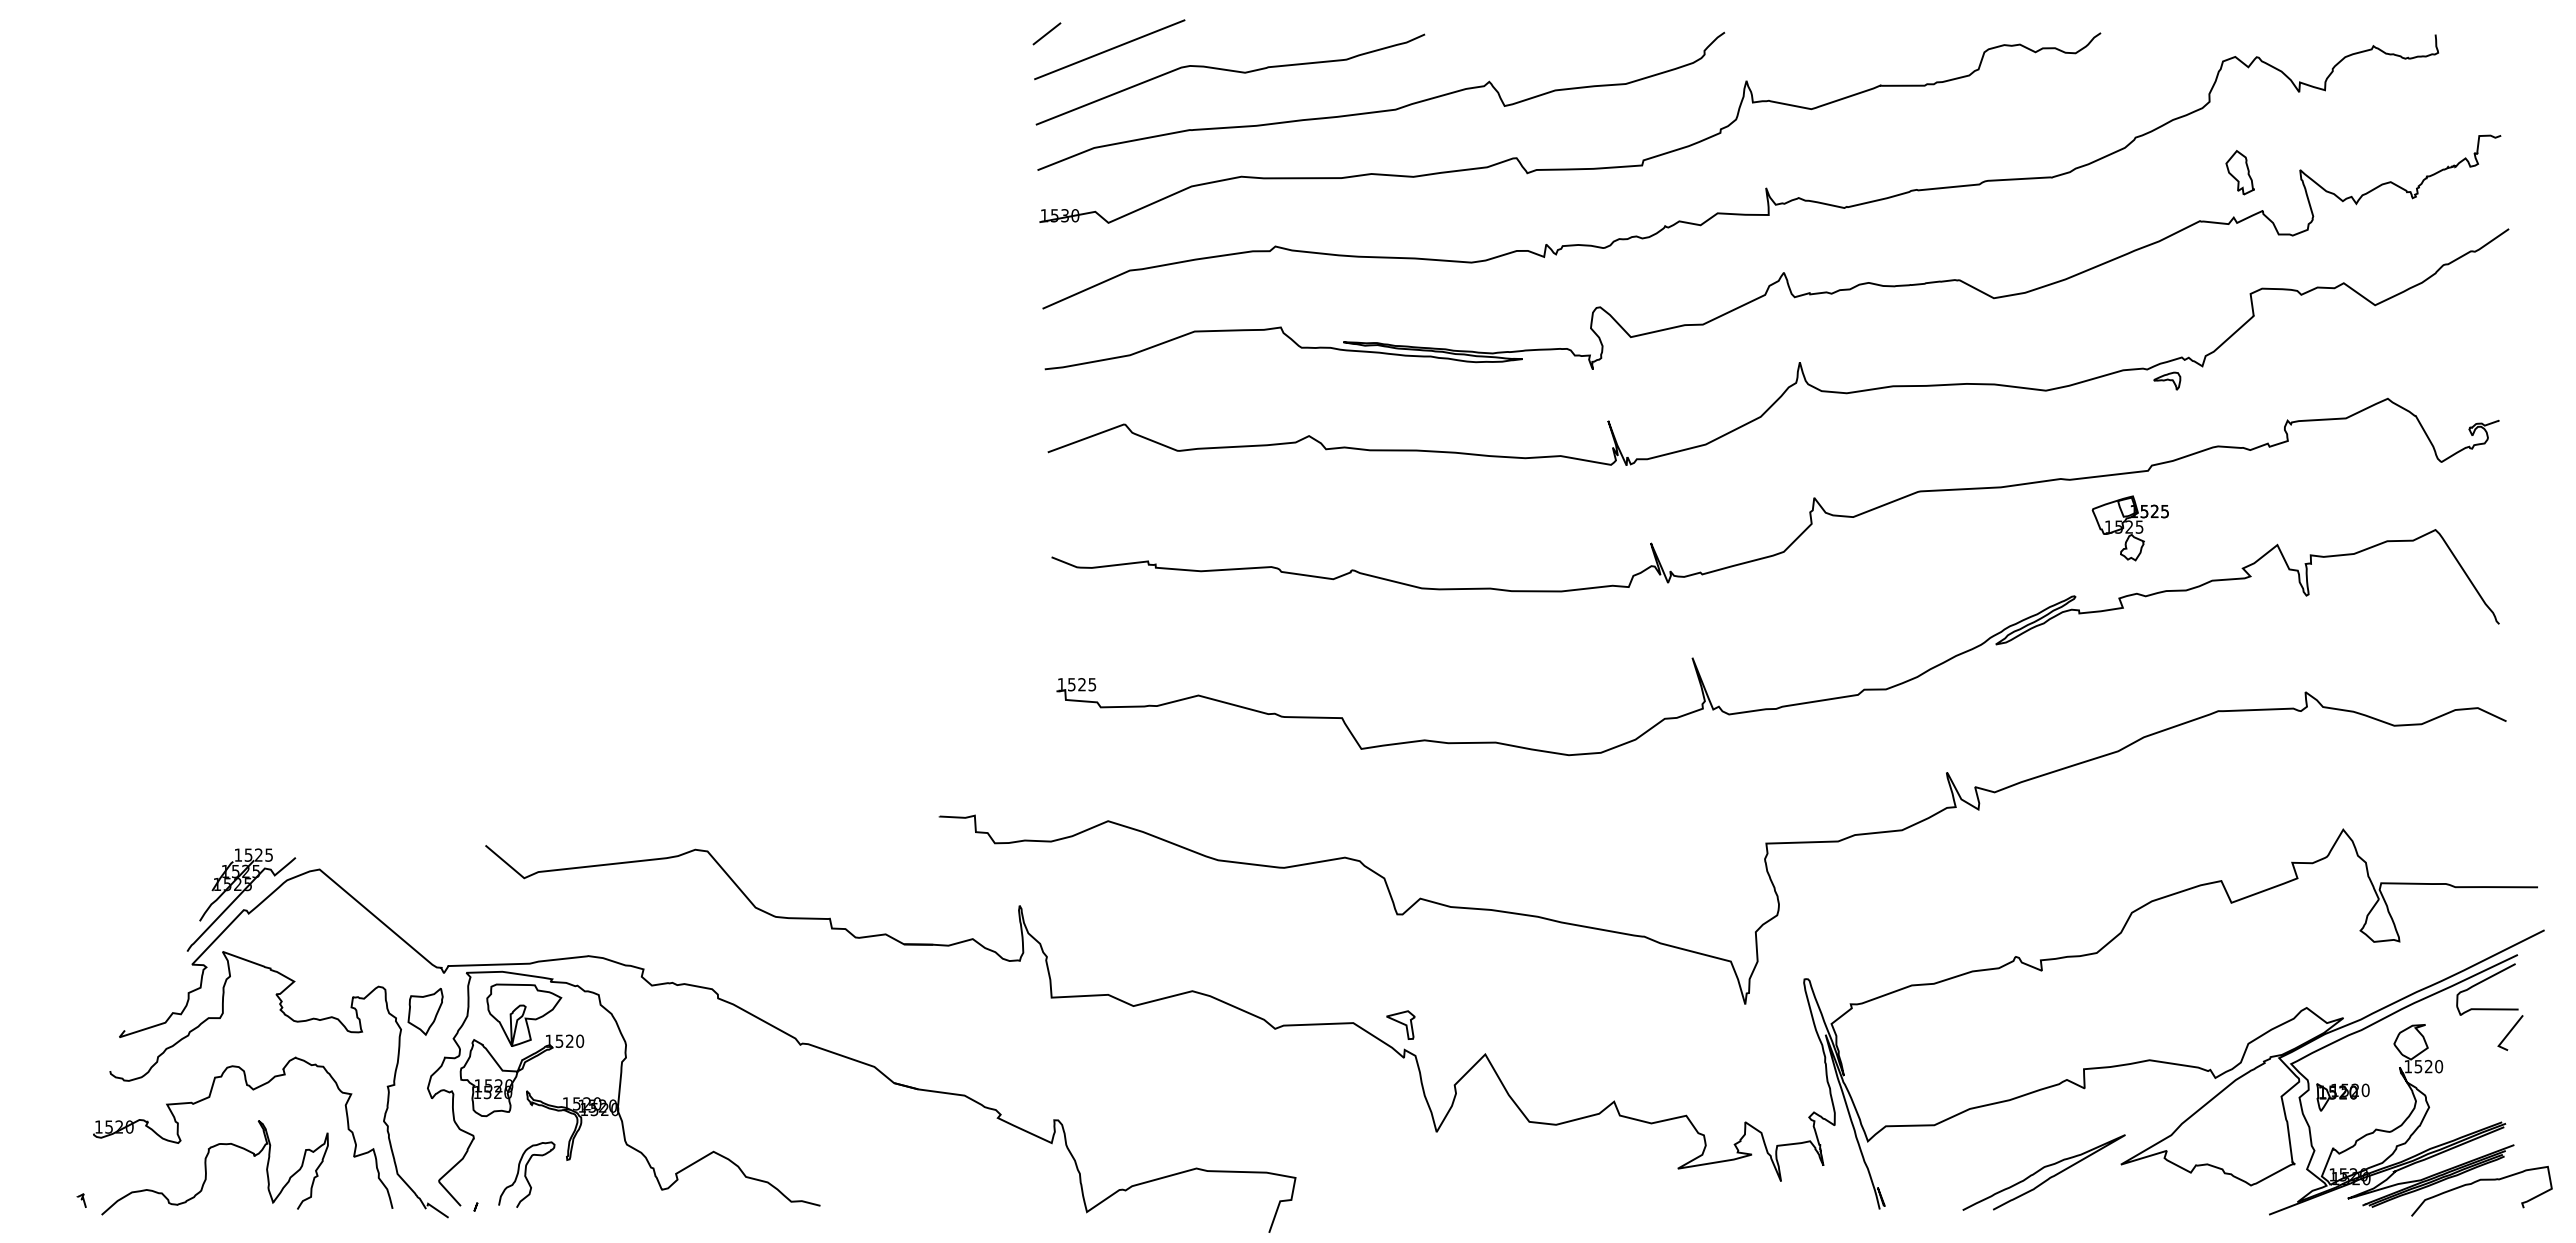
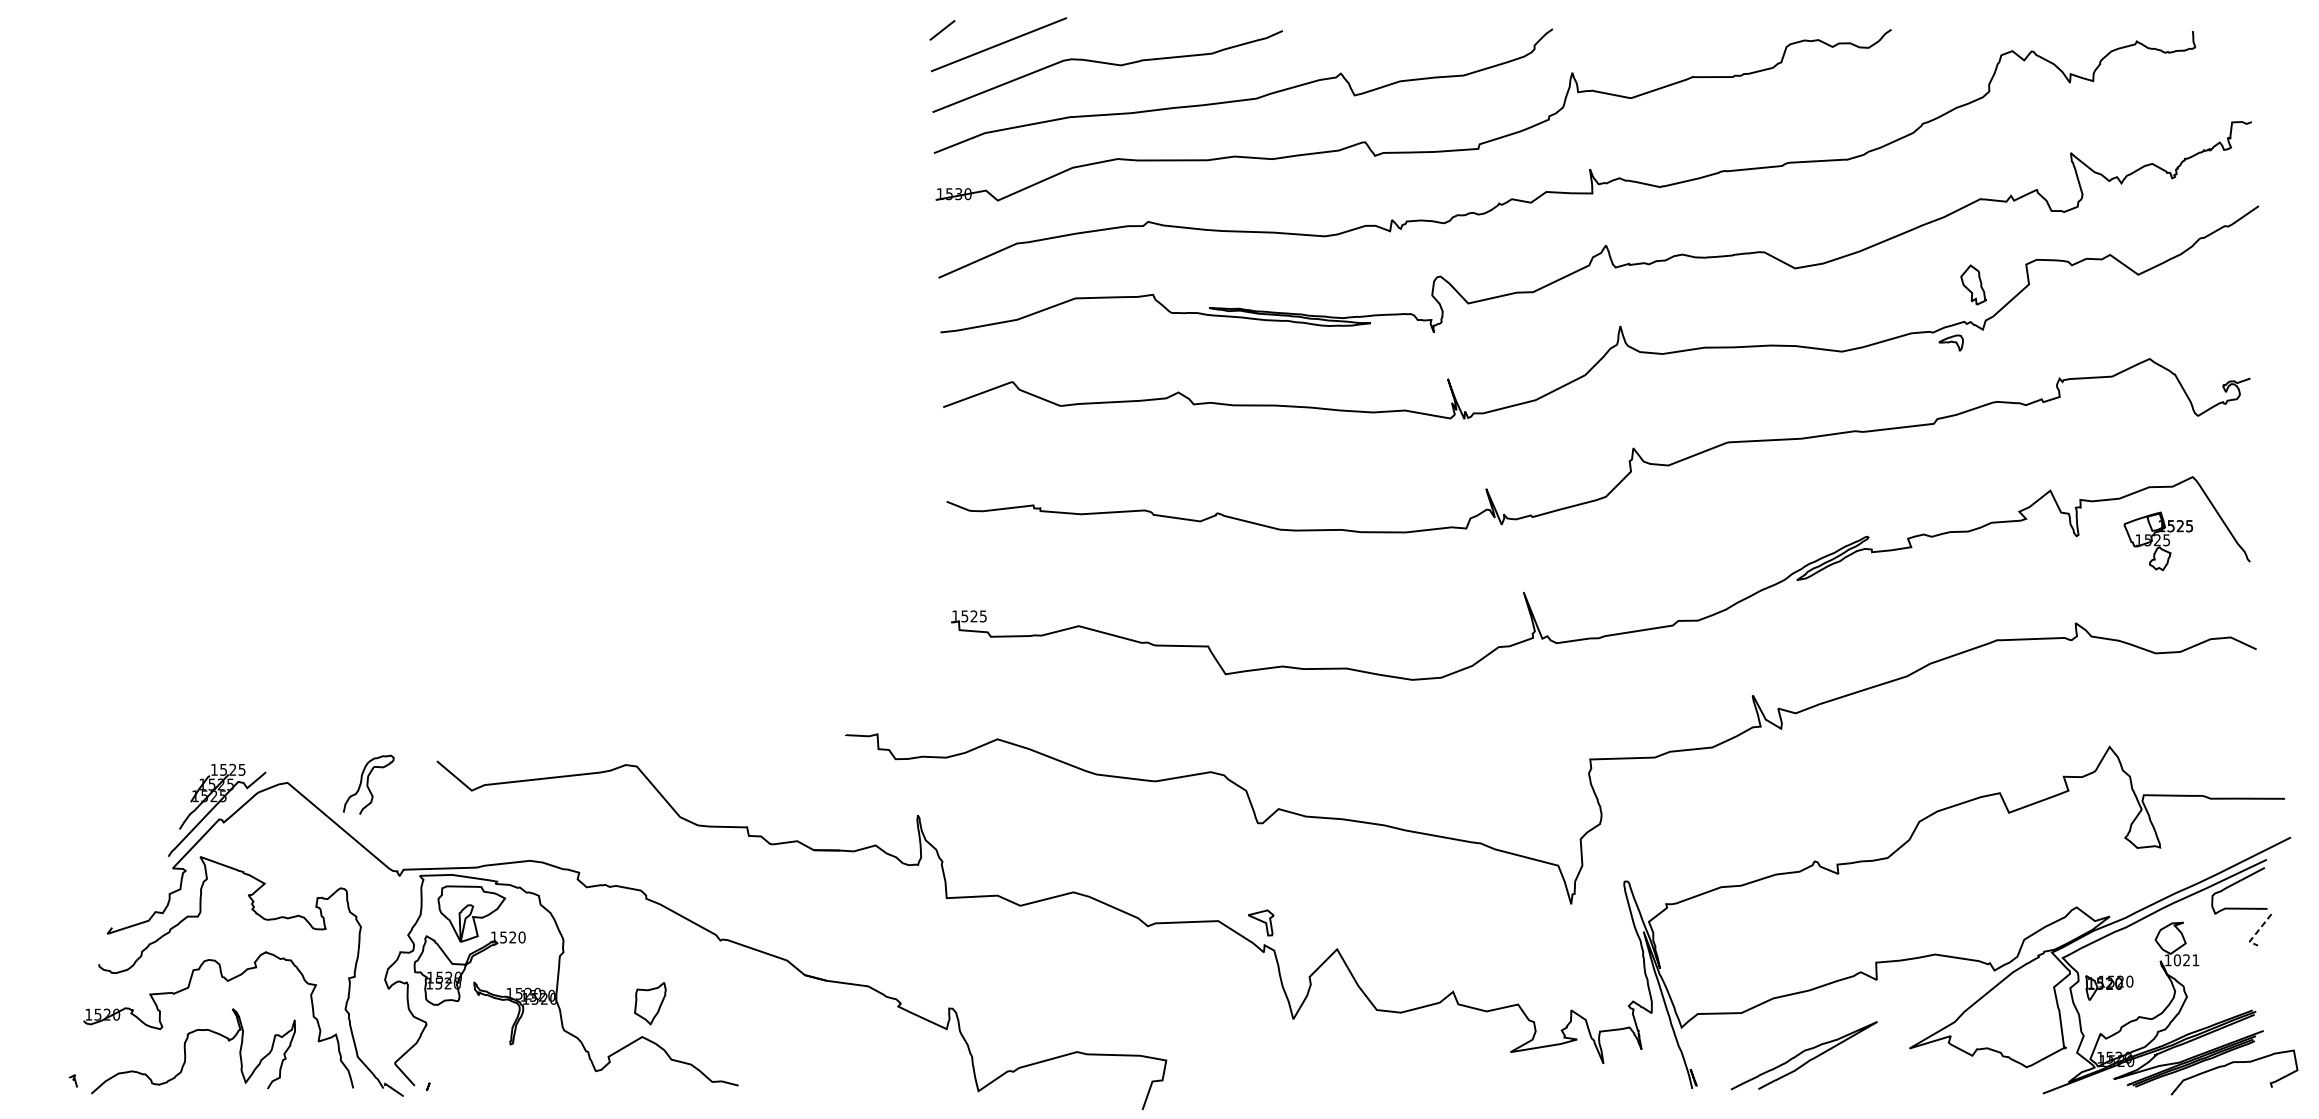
part: (2239, 172) -> (1973, 284), moved
part: (2129, 528) -> (2157, 541), moved
part: (425, 1011) -> (650, 1003), moved
line: (2507, 1035) -> (2257, 932), solid -> dashed
text: (2428, 1066) -> (2186, 960), 1520 -> 1021
curve: (2041, 1170) -> (1801, 1053), moved
curve: (526, 1174) -> (368, 784), moved

